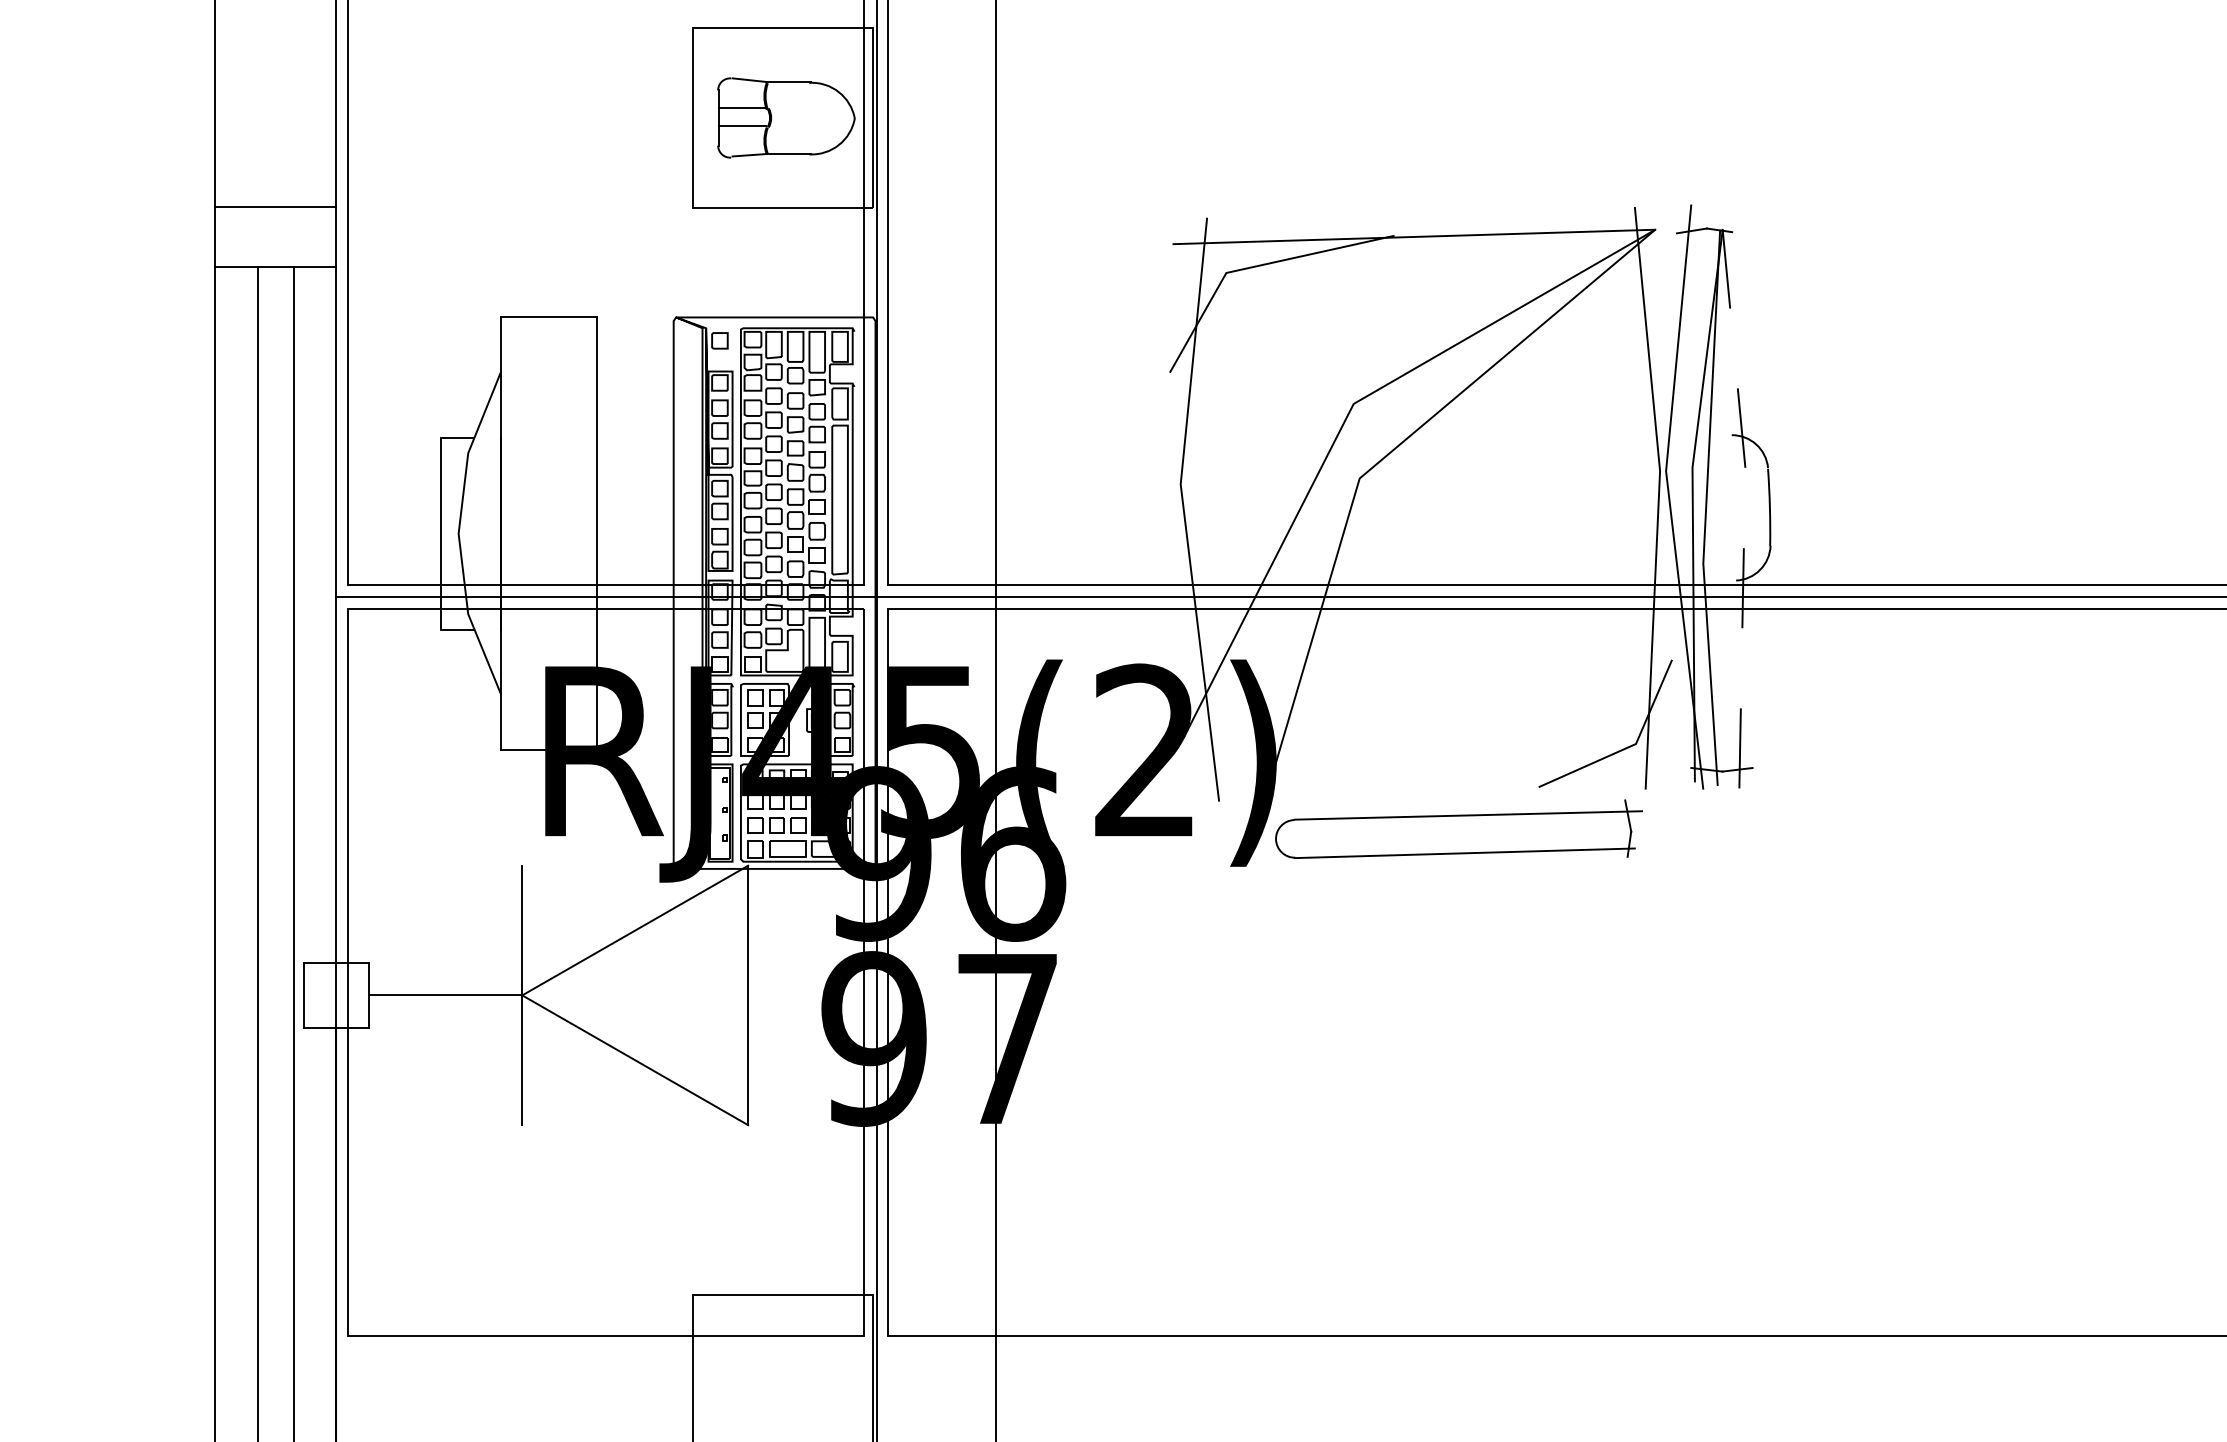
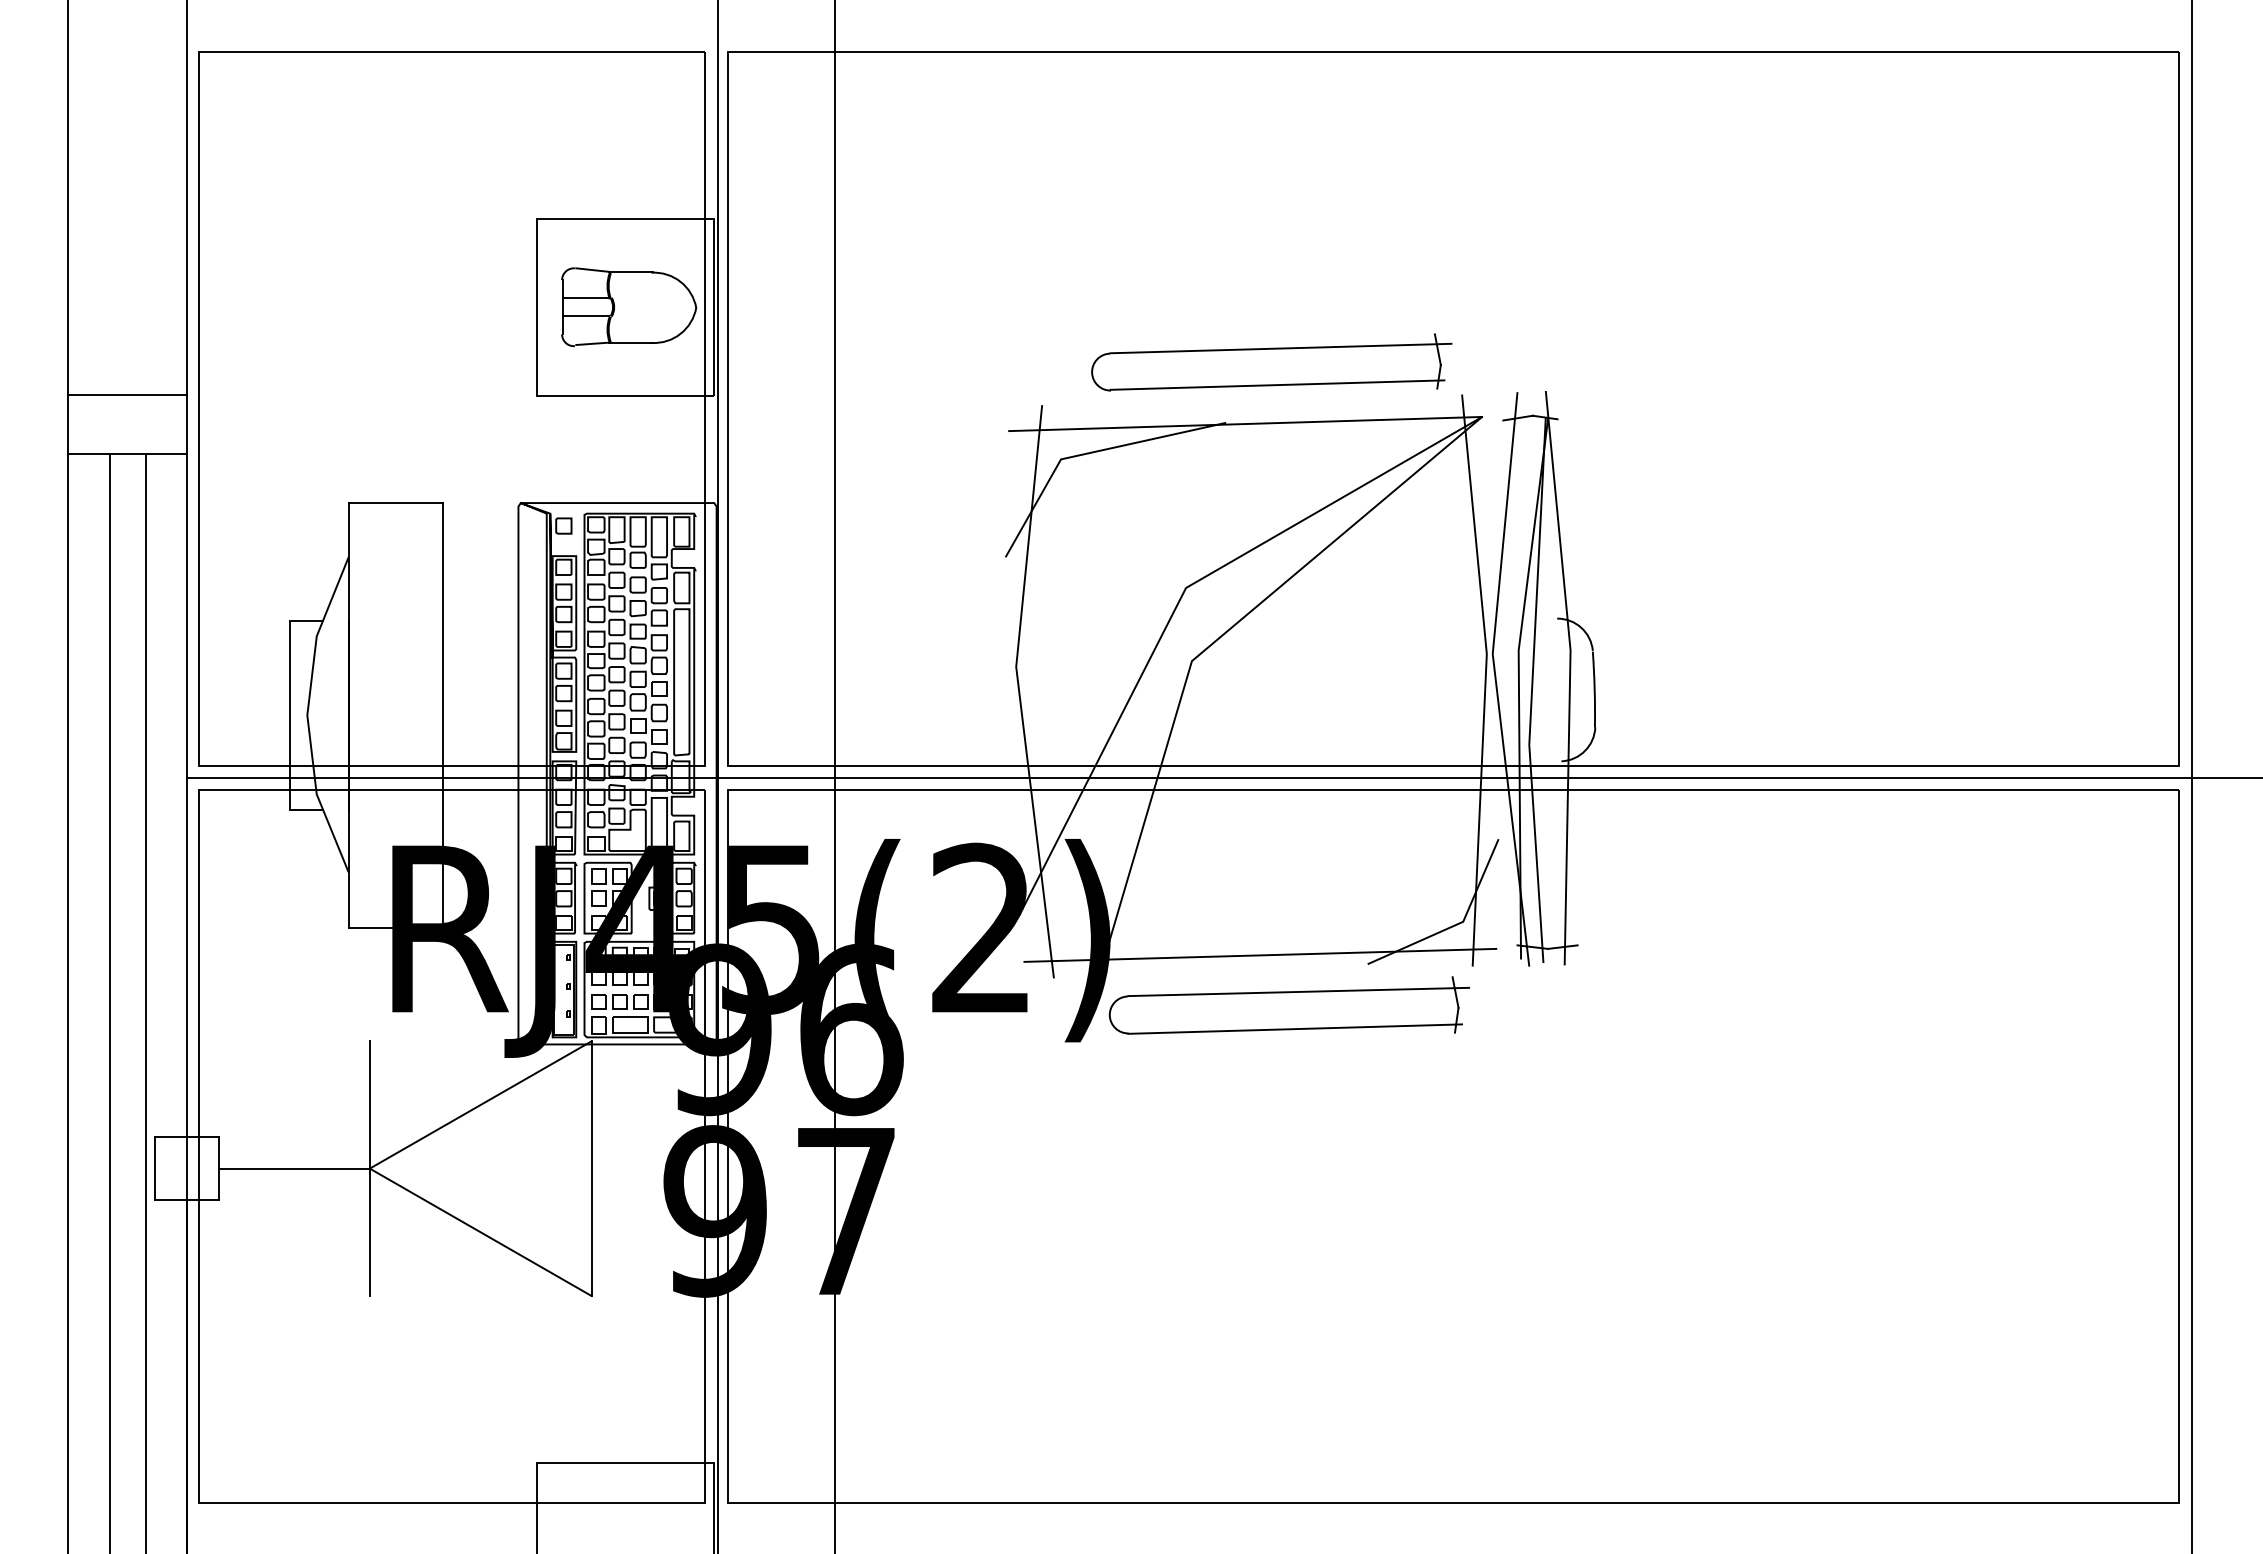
part: (1440, 174) -> (1271, 362), added
line: (1745, 494) -> (1570, 676), dashed -> solid
line: (1429, 777) -> (1260, 954), added

